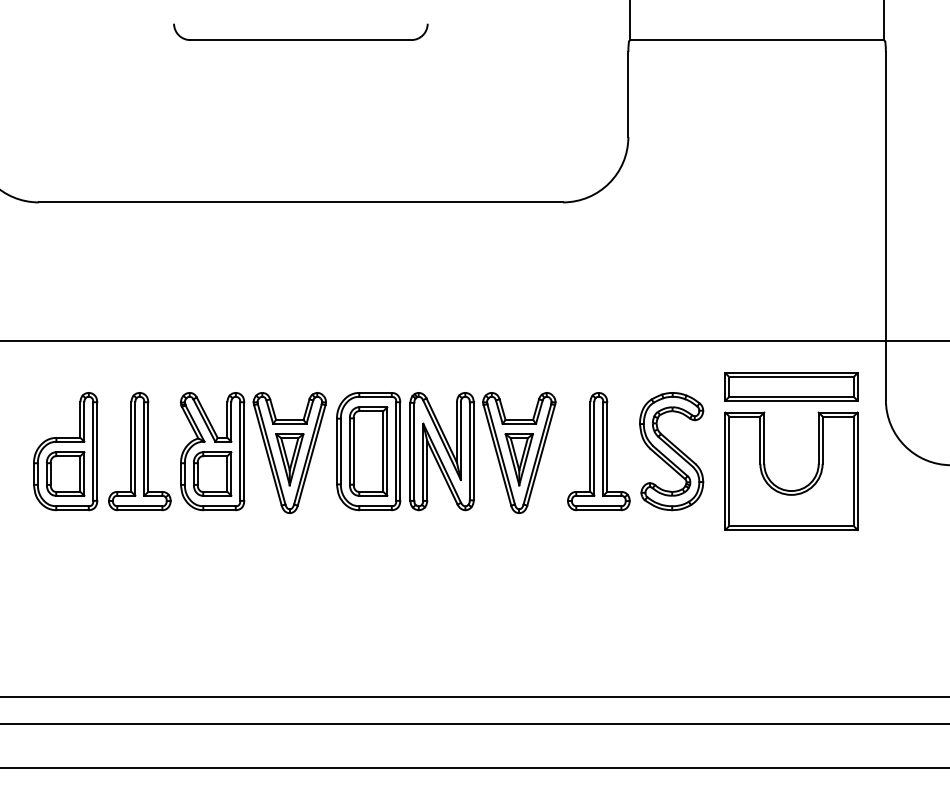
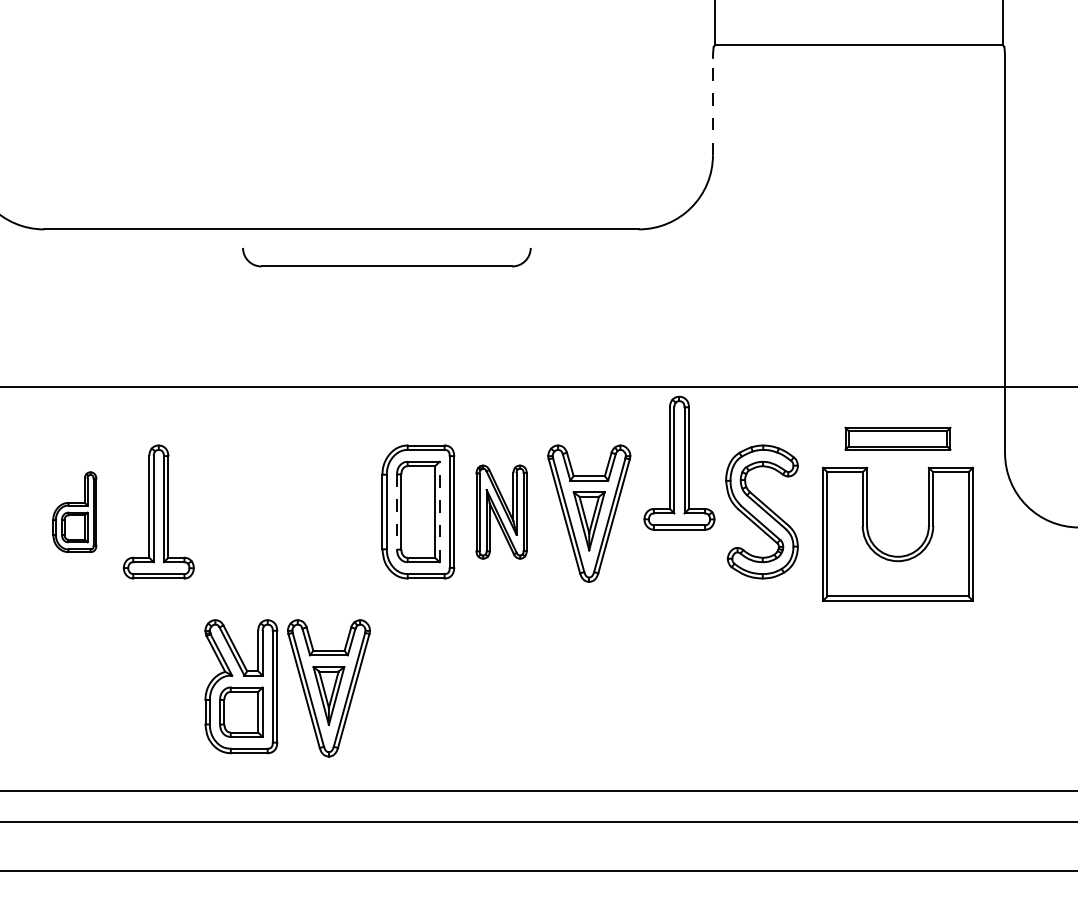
part: (300, 39) -> (386, 265), moved
line: (628, 94) -> (713, 107), solid -> dashed
part: (791, 386) -> (898, 438), size x0.7
part: (65, 451) -> (74, 511), size x0.6
line: (387, 451) -> (439, 511), solid -> dashed
part: (441, 451) -> (501, 511), size x0.7
part: (598, 451) -> (679, 463), moved
part: (244, 452) -> (277, 687), moved
line: (349, 452) -> (396, 513), solid -> dashed

